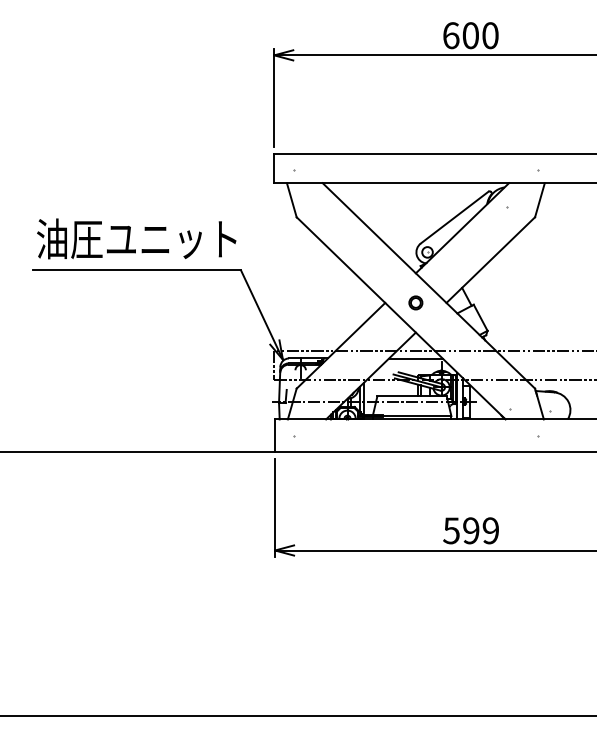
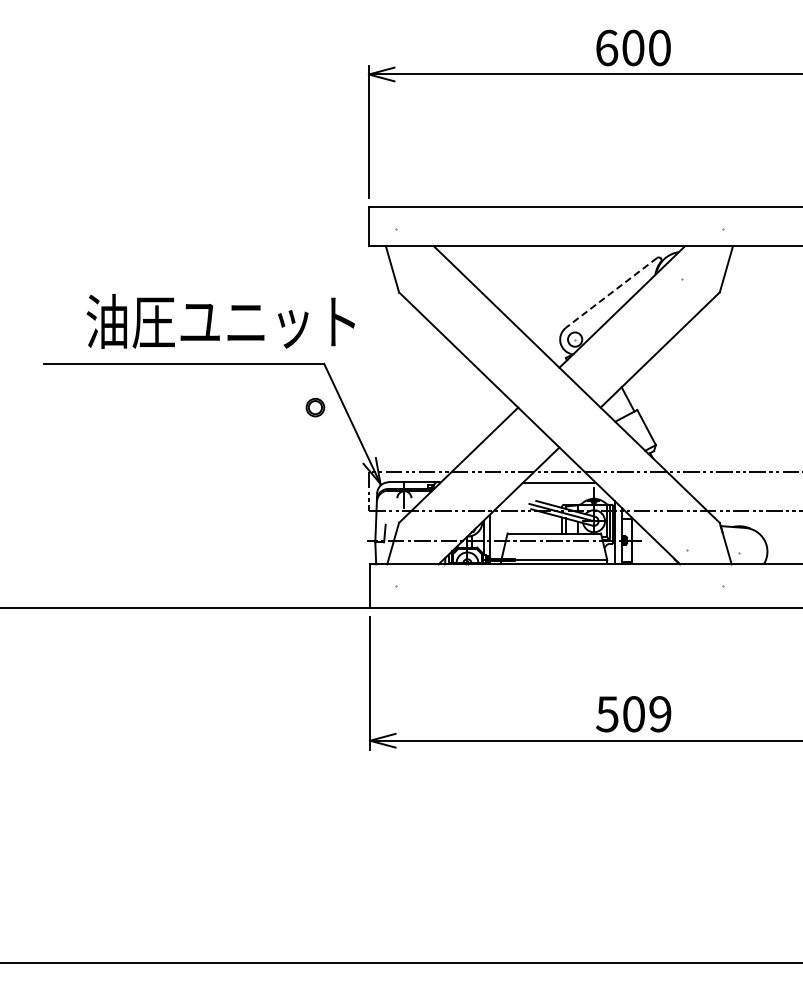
line: (454, 218) -> (611, 293), solid -> dashed
text: (136, 238) -> (220, 321), moved
part: (415, 302) -> (315, 407), moved
text: (470, 531) -> (633, 714), 599 -> 509

